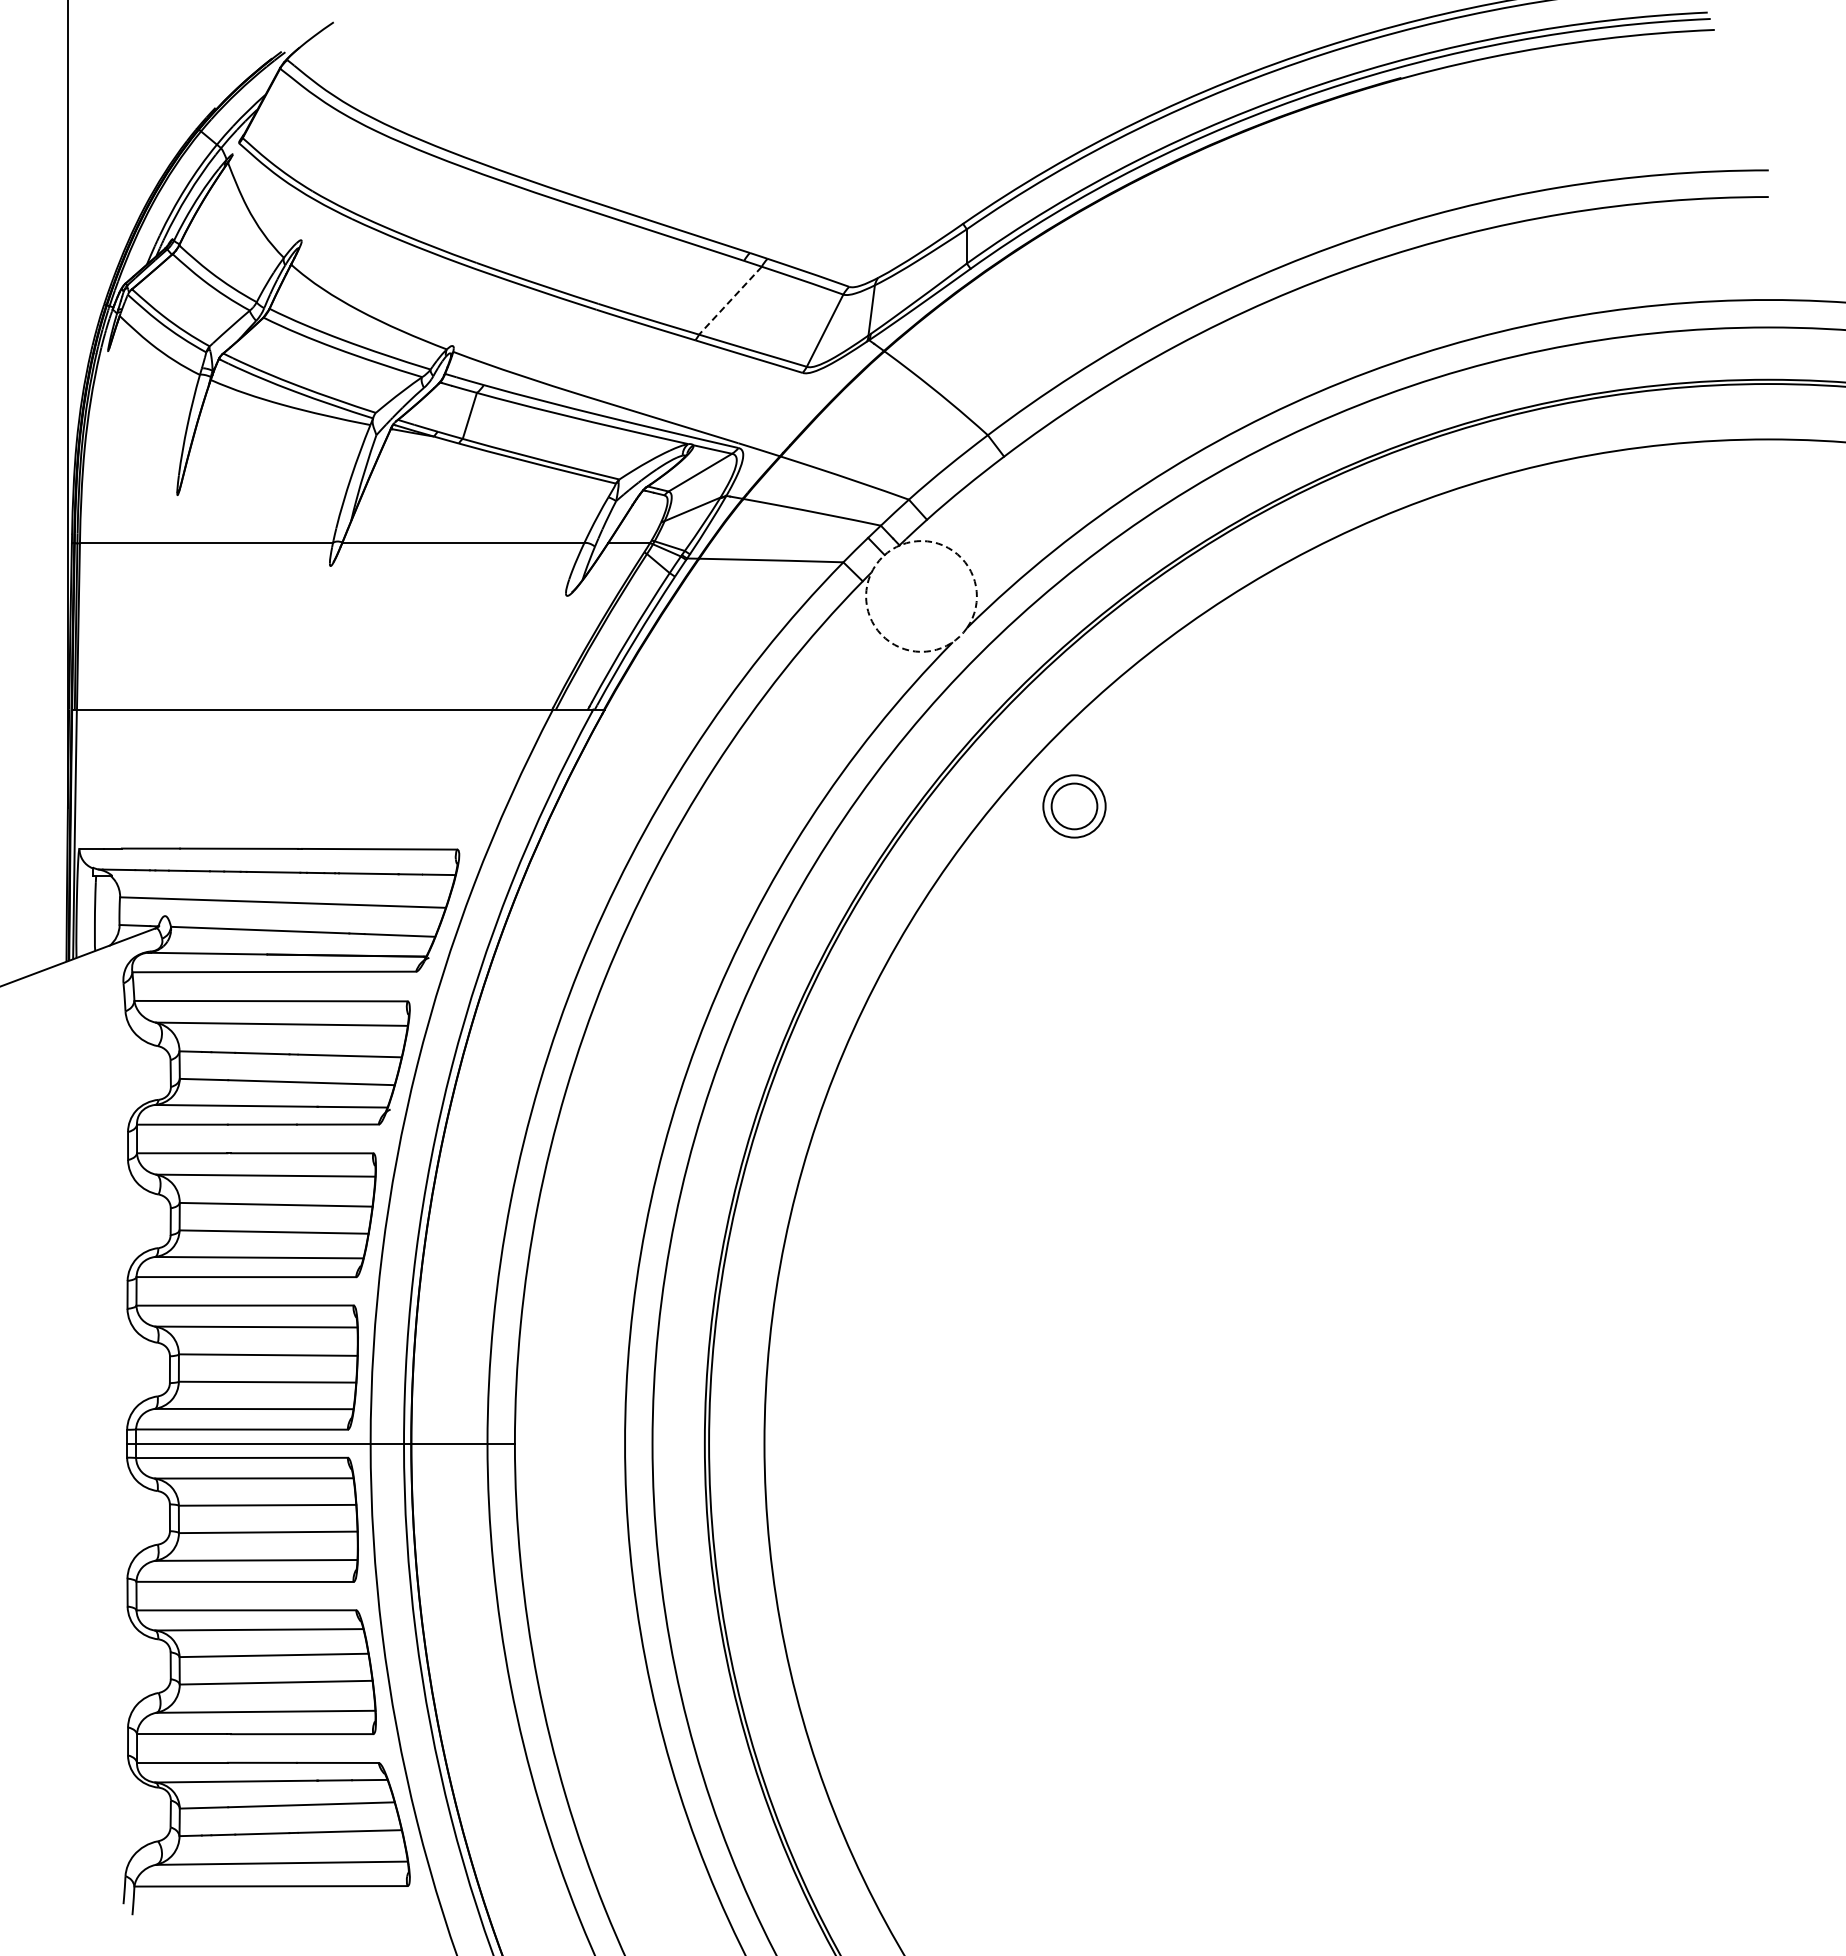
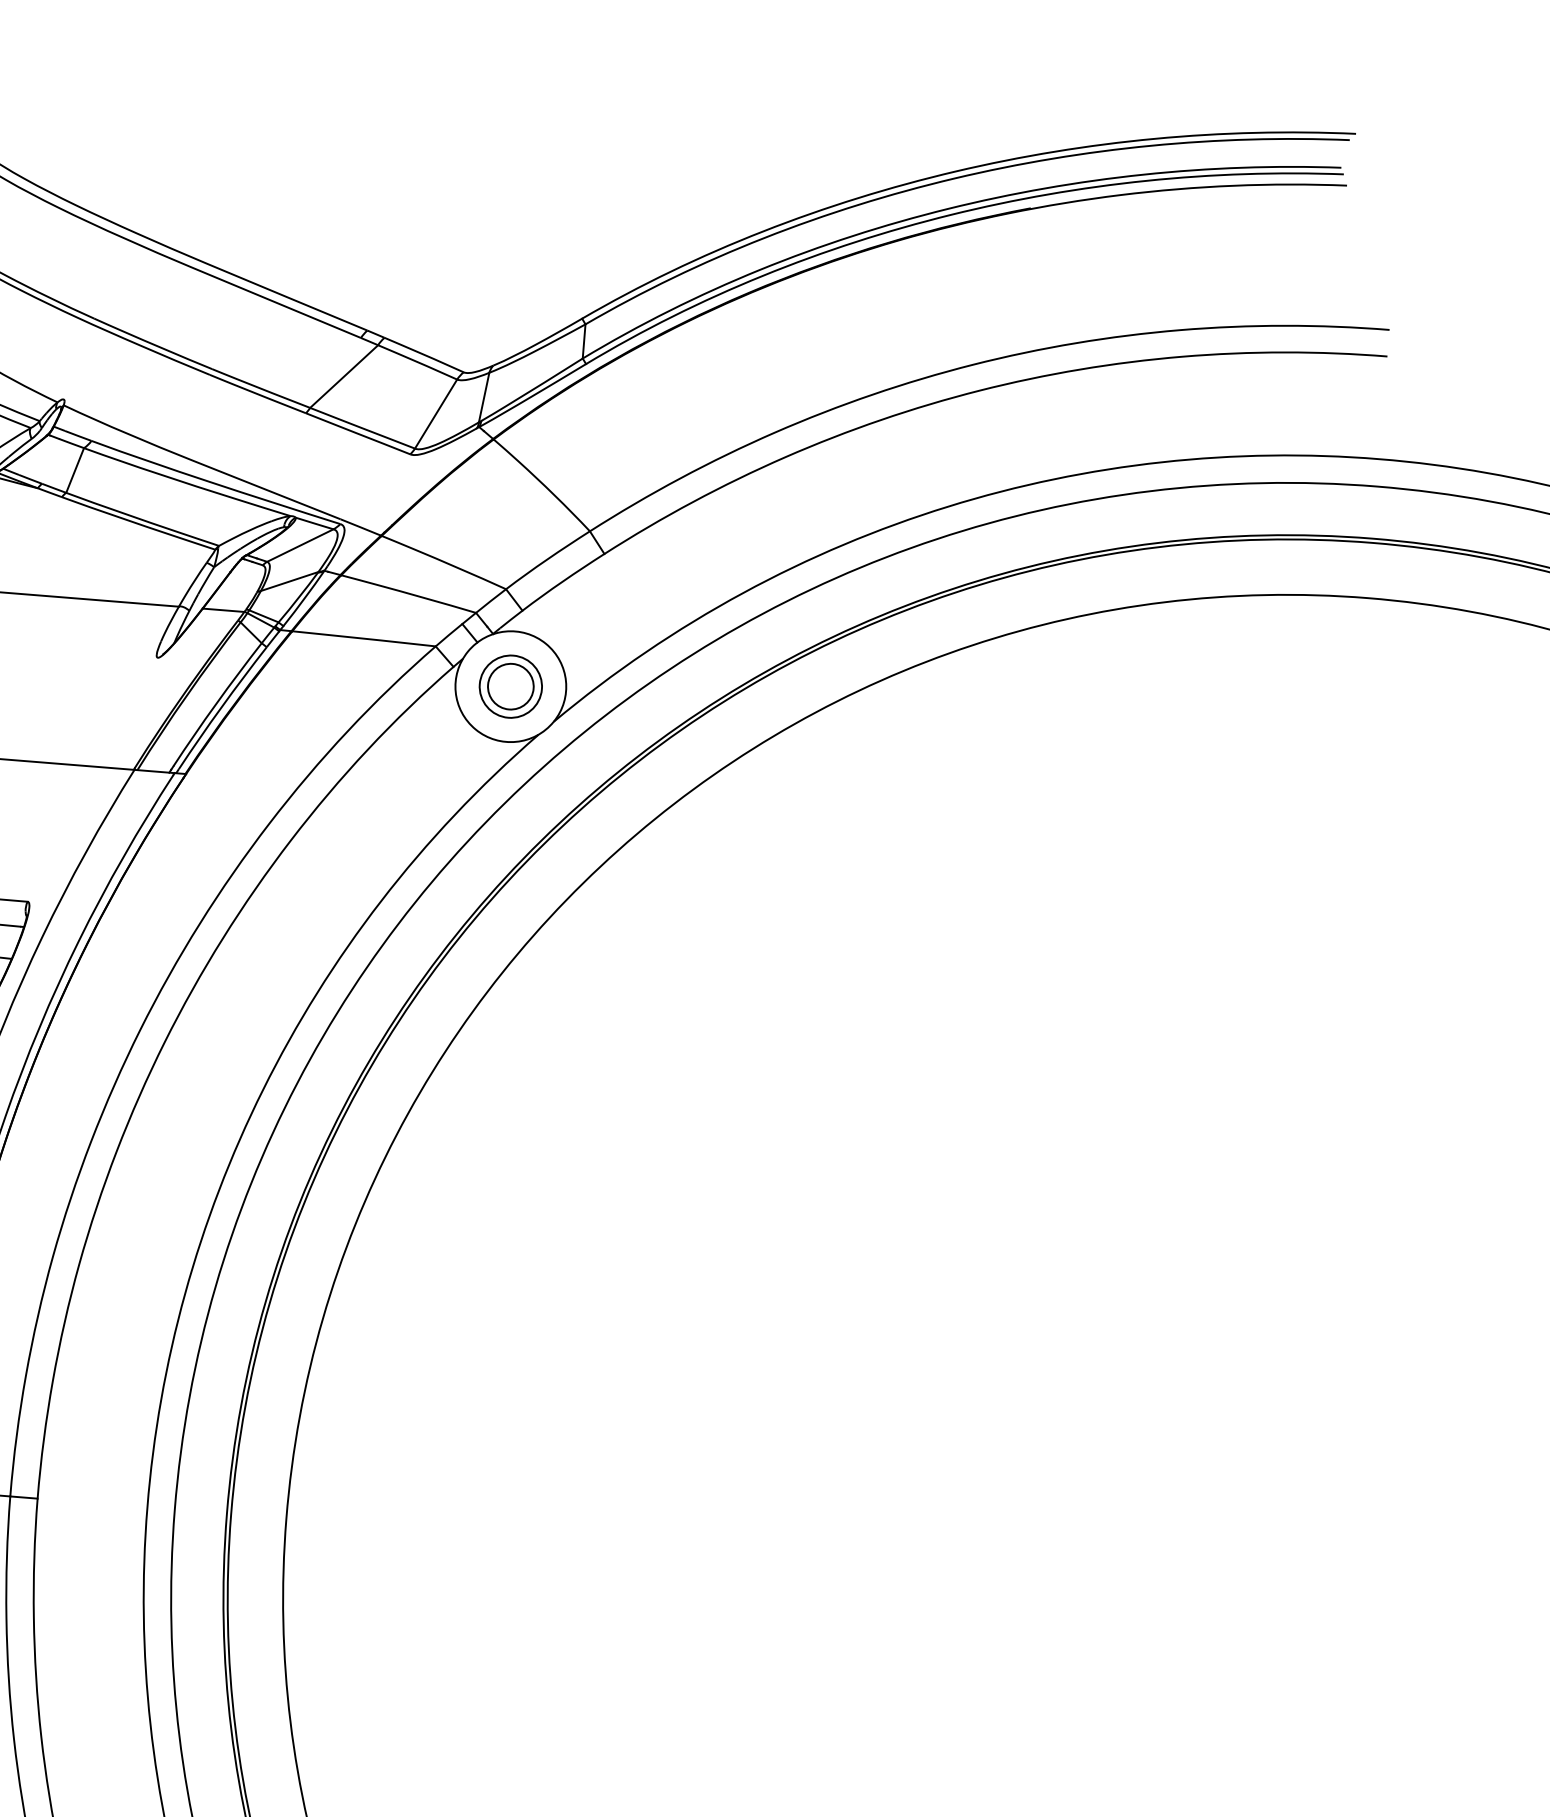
line: (730, 301) -> (344, 377), dashed -> solid
arc: (875, 564) -> (467, 651), dashed -> solid
part: (1074, 806) -> (510, 686), moved

